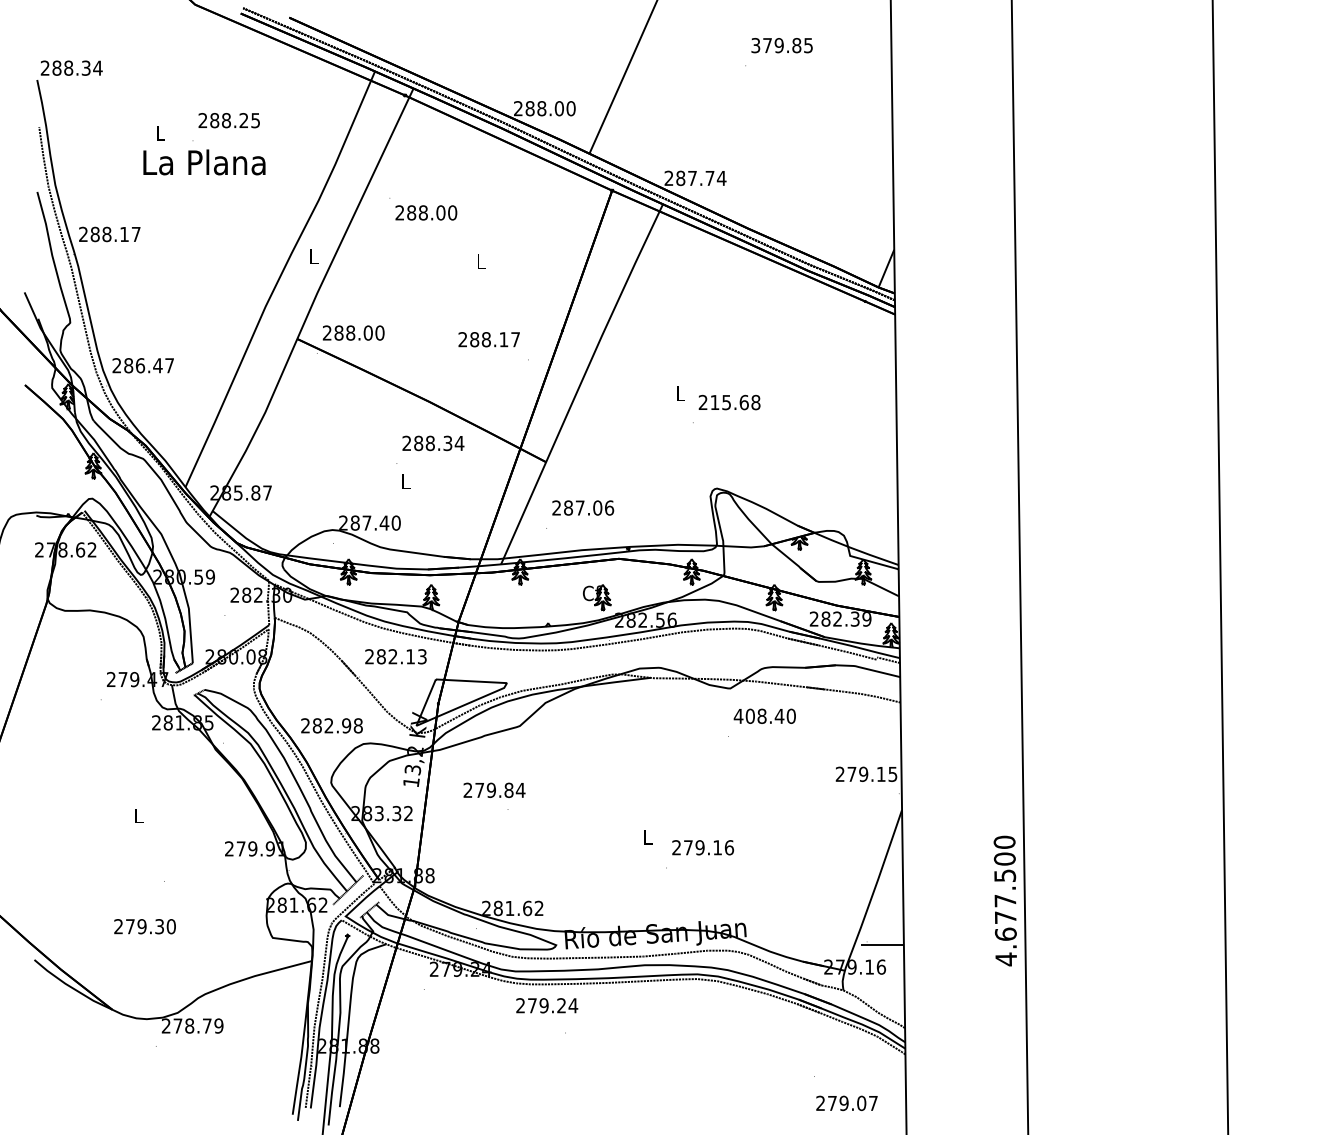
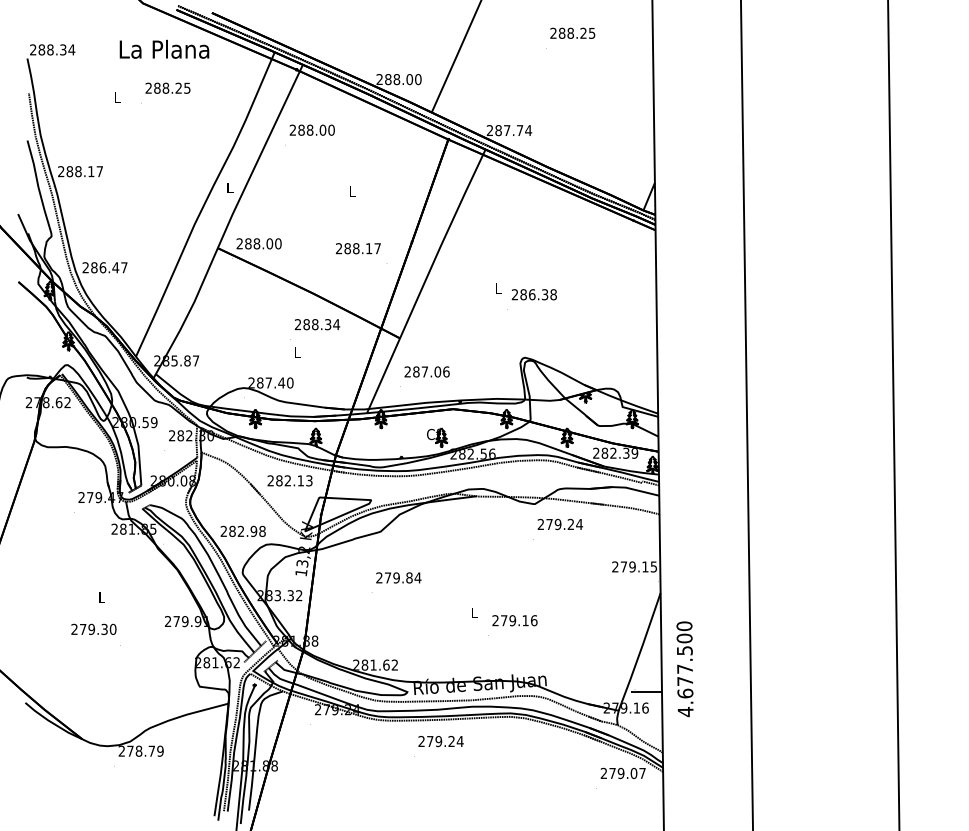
text: (776, 45) -> (568, 33), 379.85 -> 288.25
text: (204, 162) -> (164, 49), moved
text: (426, 212) -> (312, 129), moved
text: (729, 402) -> (534, 294), 215.68 -> 286.38
text: (764, 715) -> (559, 523), 408.40 -> 279.24
text: (494, 789) -> (398, 577), moved
text: (1004, 900) -> (684, 668), moved
text: (144, 926) -> (93, 629), moved
text: (547, 1005) -> (441, 741), moved
text: (846, 1102) -> (622, 772), moved

